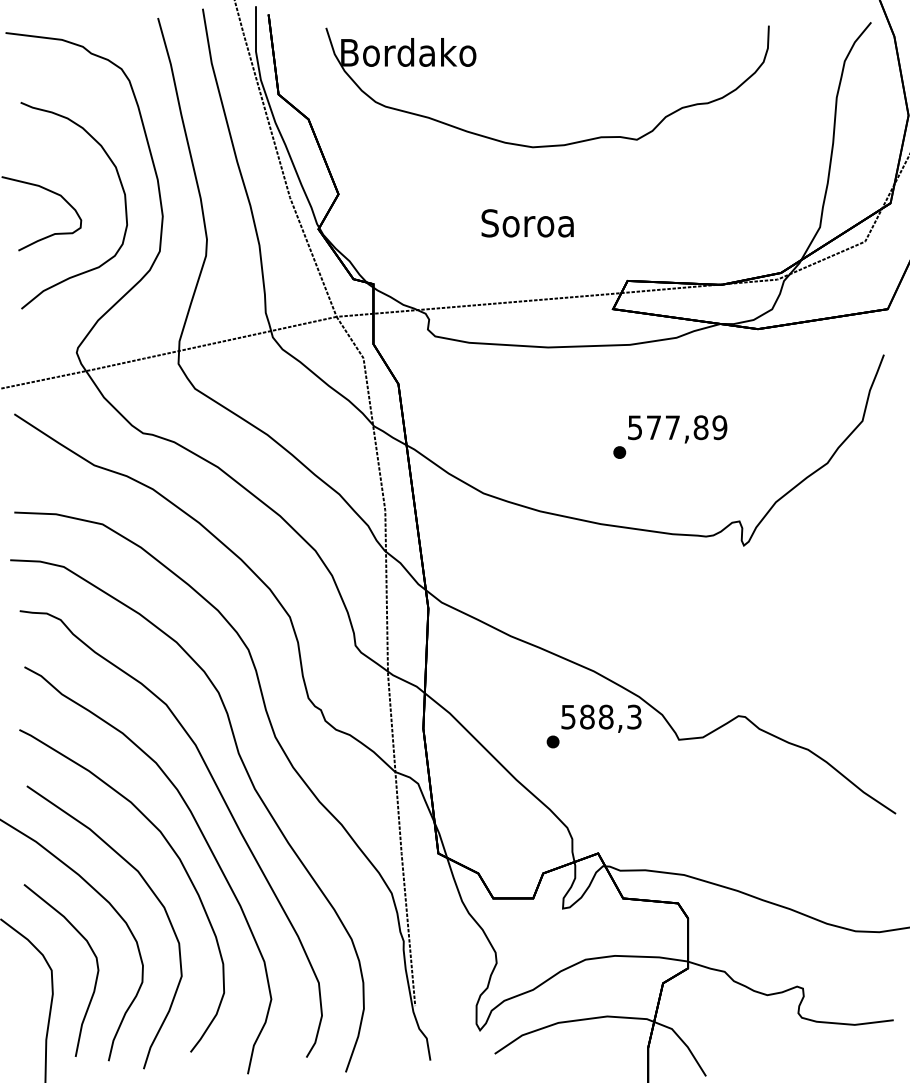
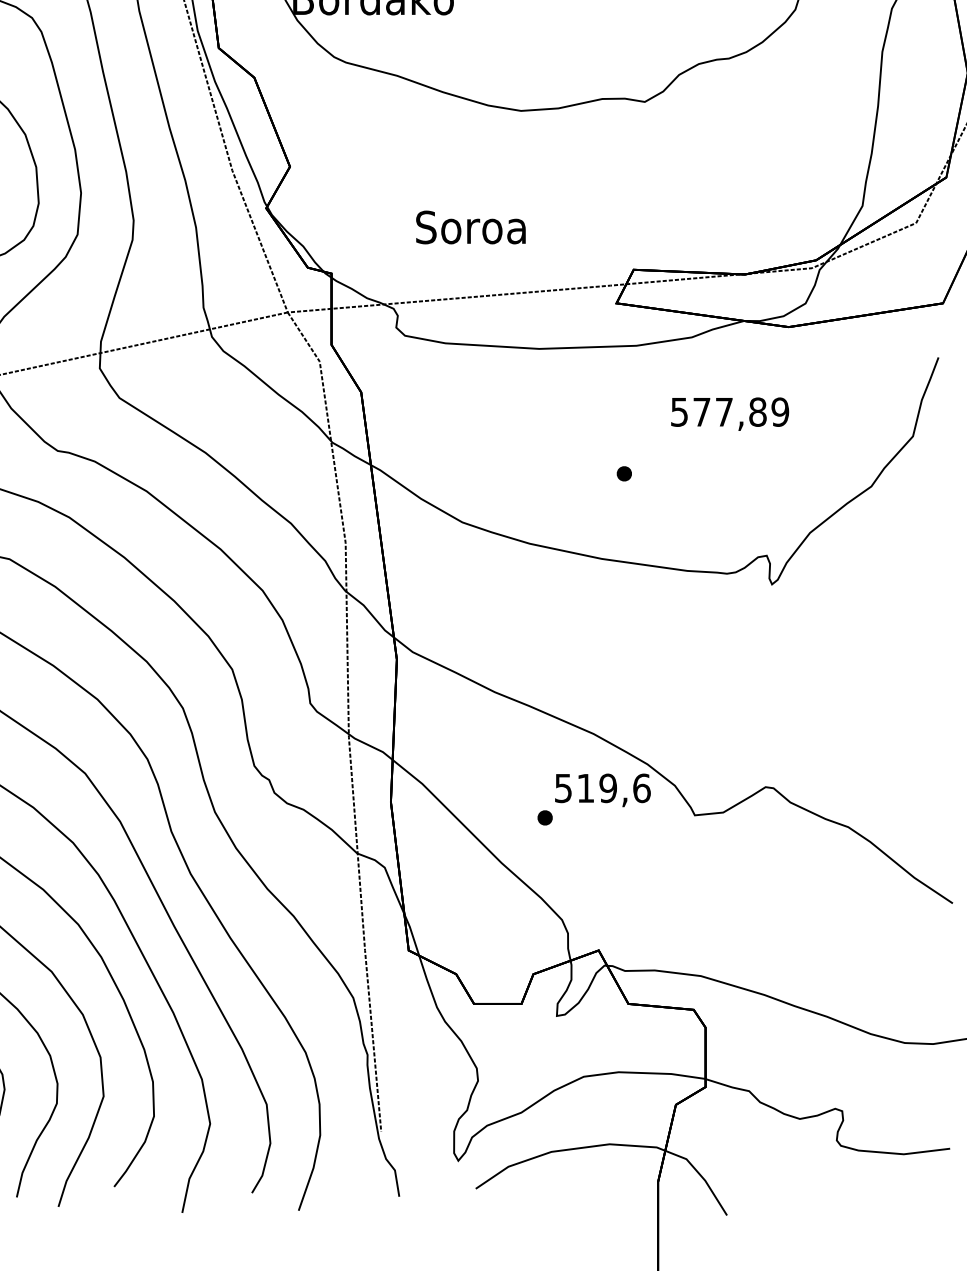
text: (527, 223) -> (470, 227), moved
text: (677, 429) -> (729, 414), moved
text: (610, 716) -> (613, 787), 588,3 -> 519,6

